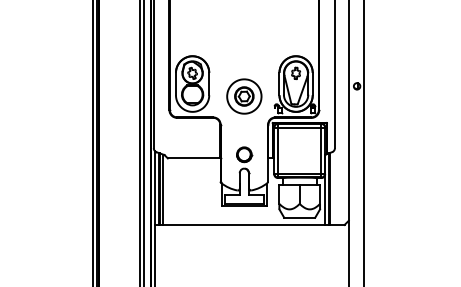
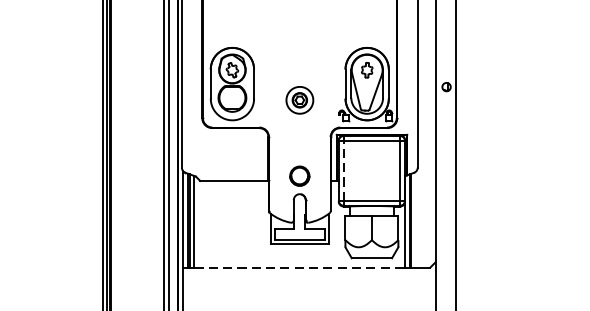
part: (244, 96) -> (299, 100), size x0.6
line: (278, 150) -> (344, 170), solid -> dashed
line: (244, 224) -> (299, 266), solid -> dashed

